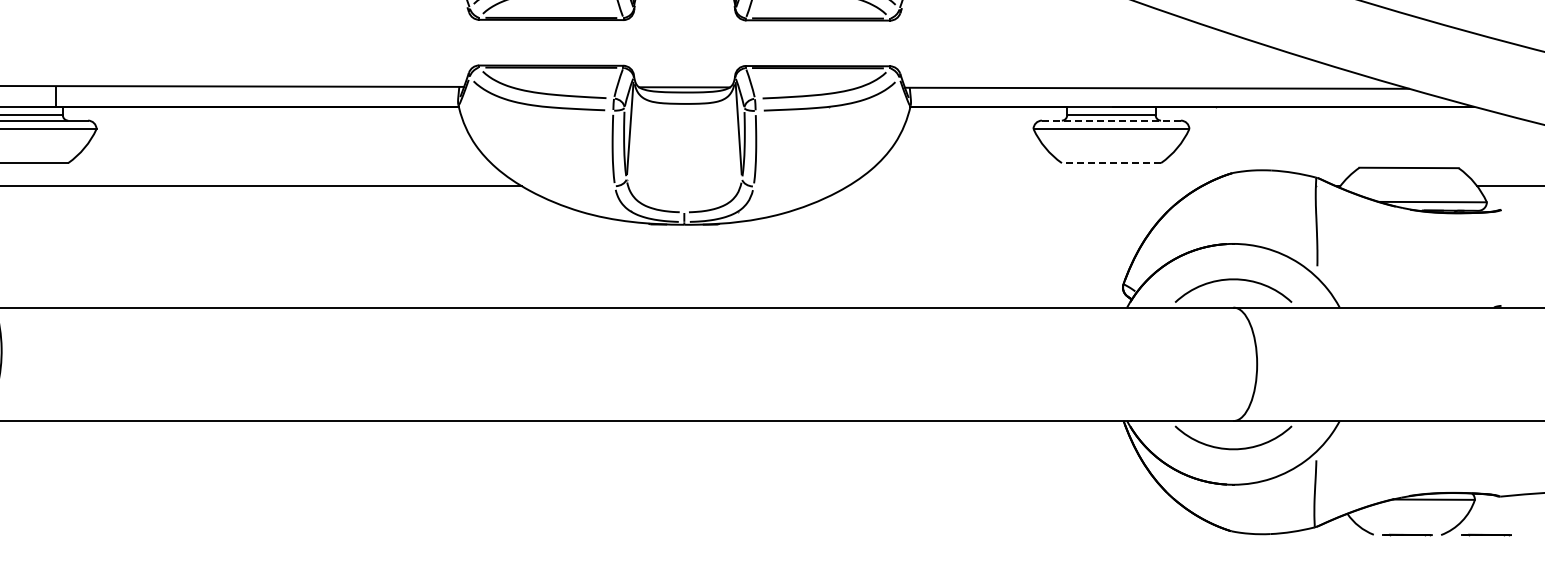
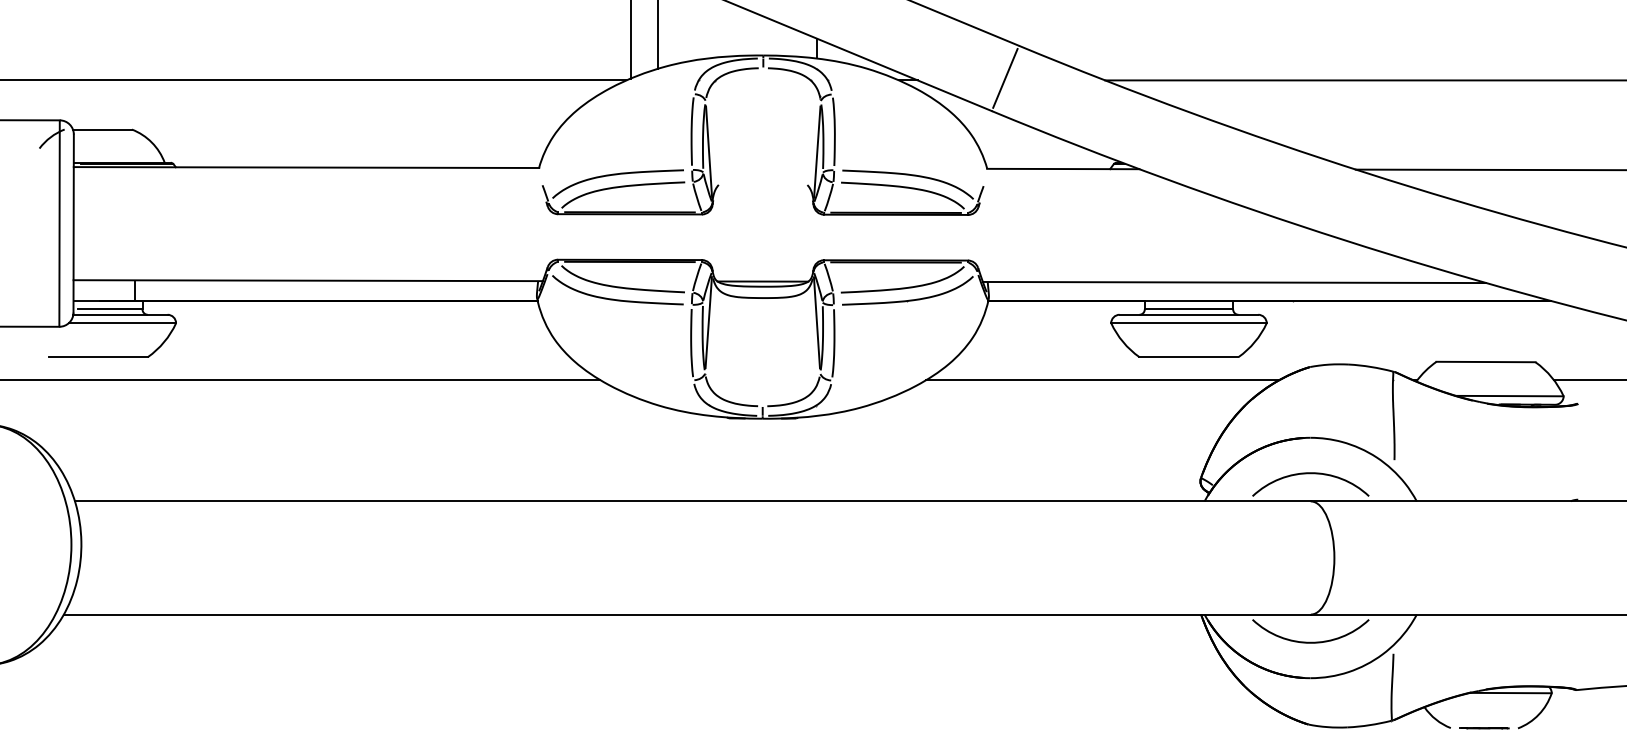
line: (1110, 120) -> (1188, 314), dashed -> solid
line: (1110, 163) -> (1188, 357), dashed -> solid
line: (1024, 186) -> (1102, 380), added
line: (1486, 535) -> (1563, 728), removed

